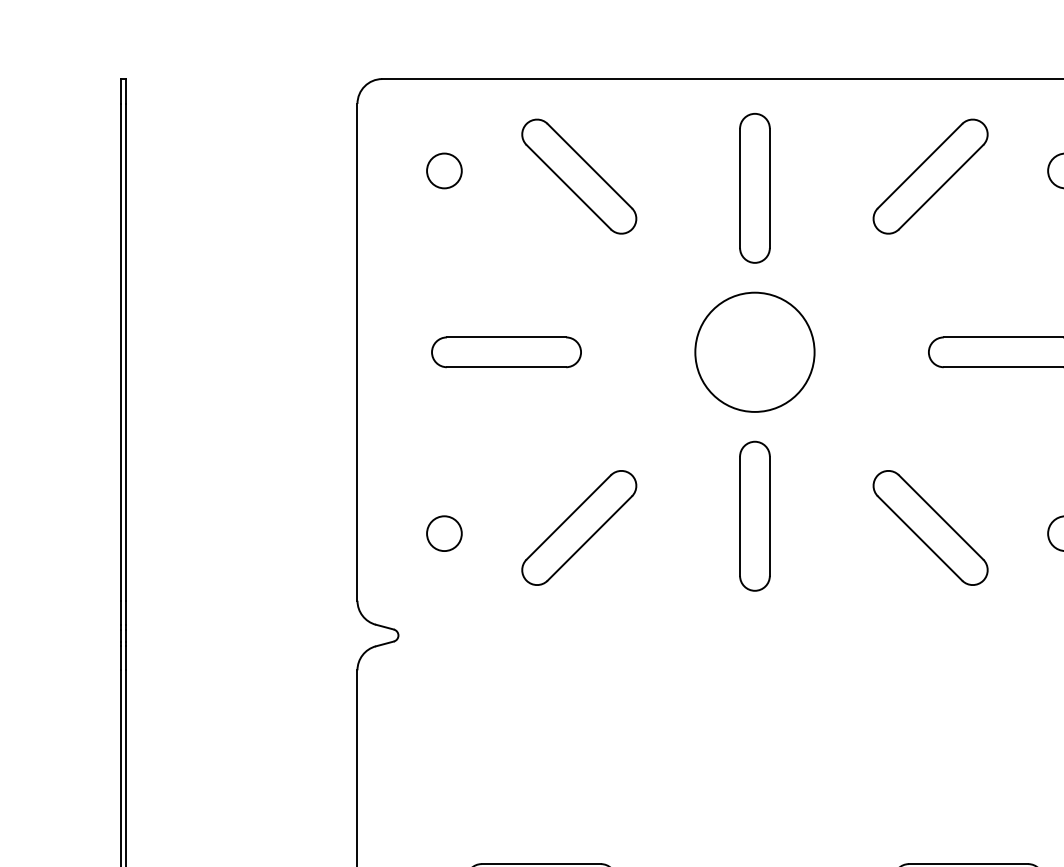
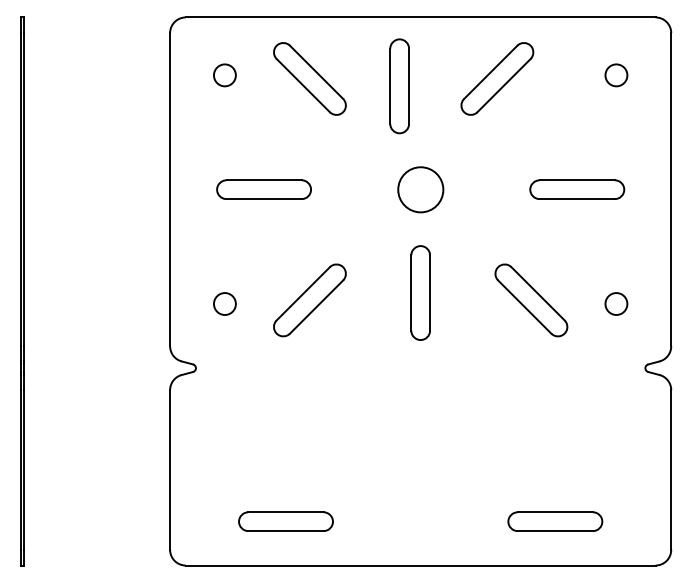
part: (930, 175) -> (497, 78), moved
part: (754, 188) -> (399, 86), moved
circle: (754, 352) -> (420, 189), size x0.6

